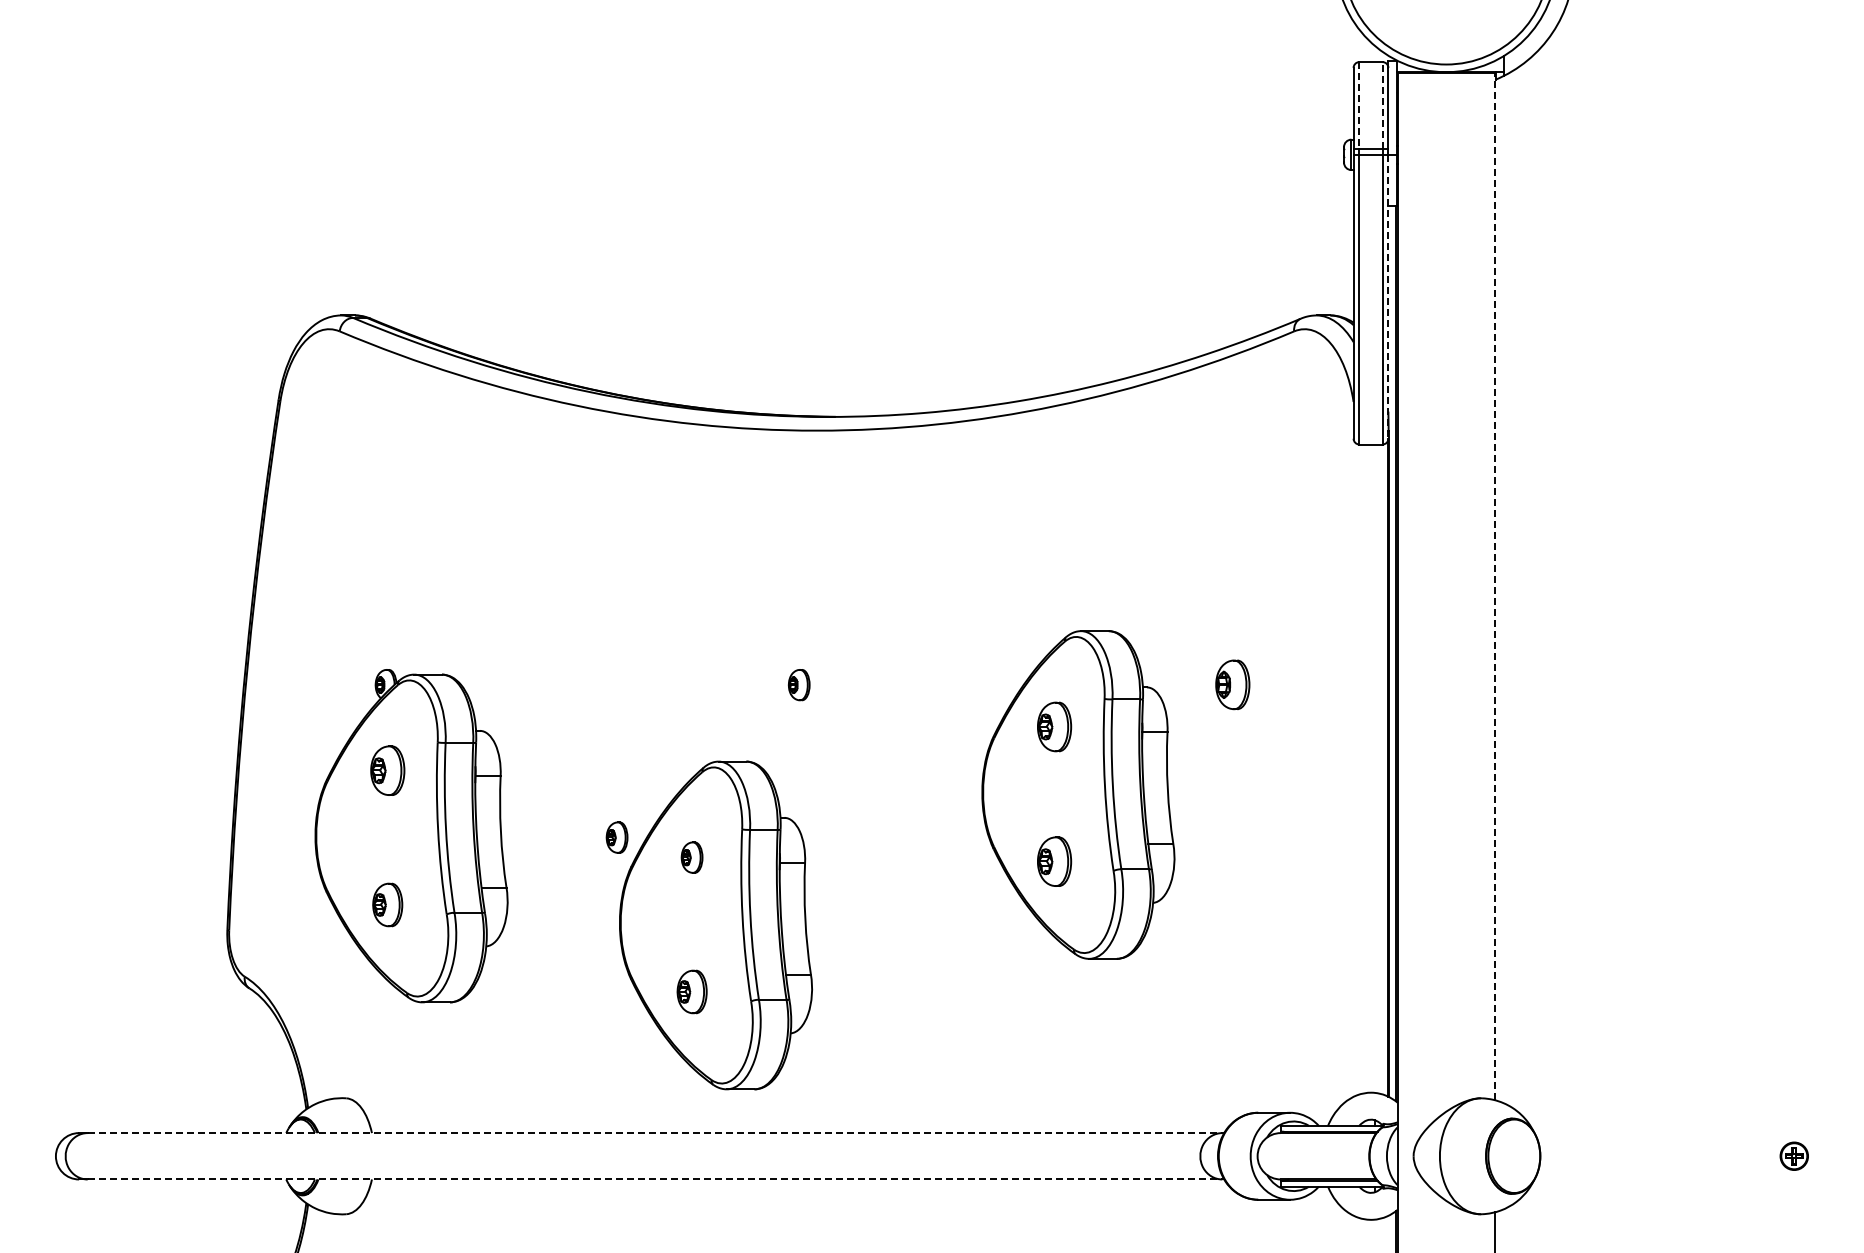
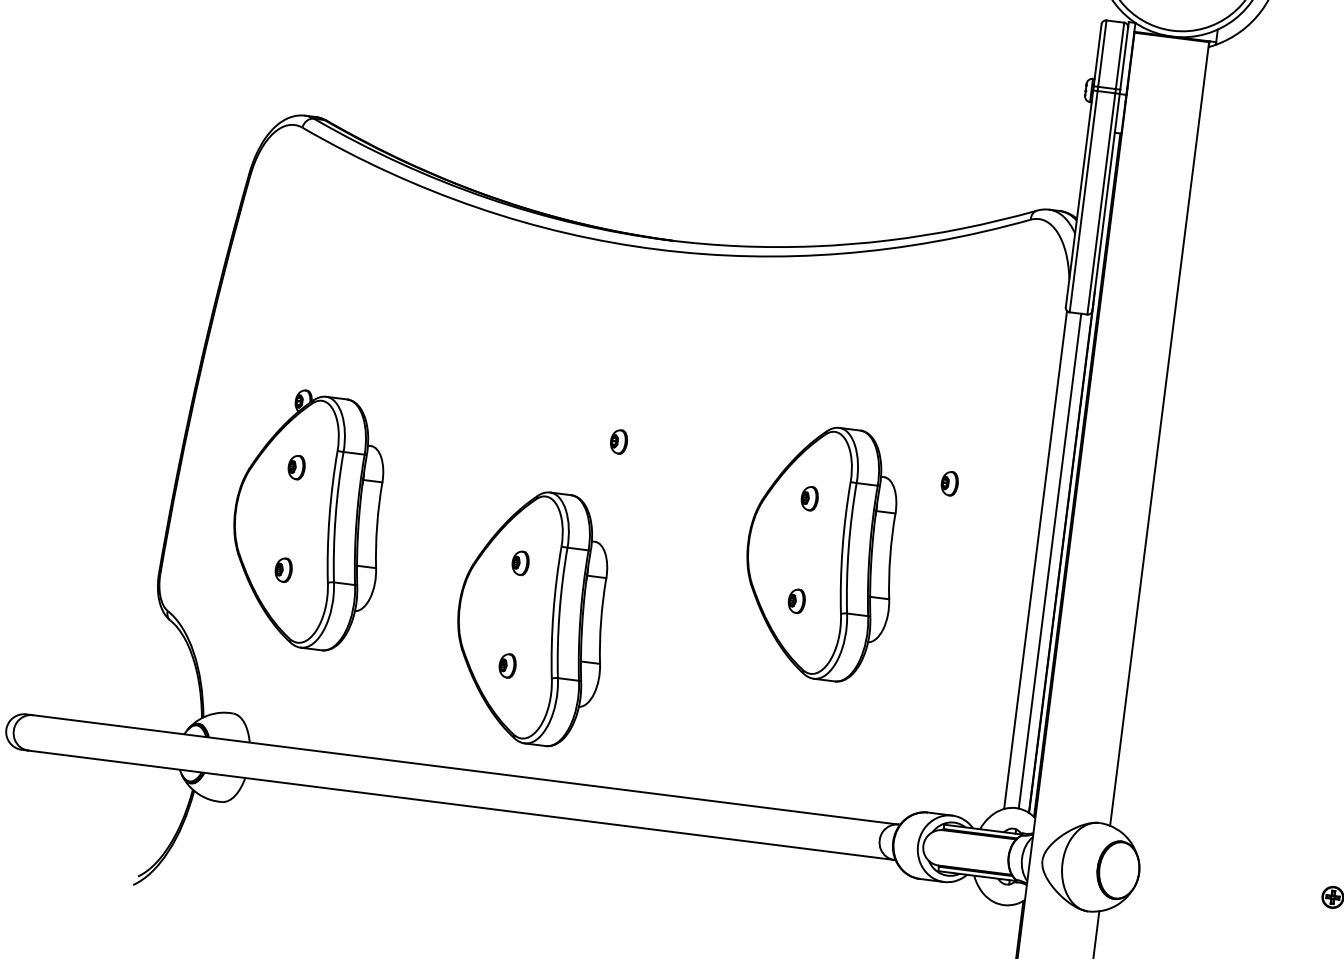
line: (1382, 105) -> (1119, 55), dashed -> solid
line: (1359, 106) -> (1102, 54), dashed -> solid
line: (1388, 297) -> (1106, 202), dashed -> solid
line: (1495, 586) -> (1159, 433), dashed -> solid
part: (1232, 685) -> (949, 483), size x0.62
part: (1054, 727) -> (809, 498), size x0.62
line: (1374, 768) -> (1049, 561), added
line: (1355, 769) -> (1035, 559), added
part: (387, 770) -> (296, 467), size x0.62
part: (616, 837) -> (464, 540), removed
part: (1054, 861) -> (796, 601), size x0.62
part: (387, 905) -> (283, 570), size x0.71
part: (691, 992) -> (507, 666), size x0.71
line: (655, 1133) -> (466, 770), dashed -> solid
line: (655, 1179) -> (461, 805), dashed -> solid

